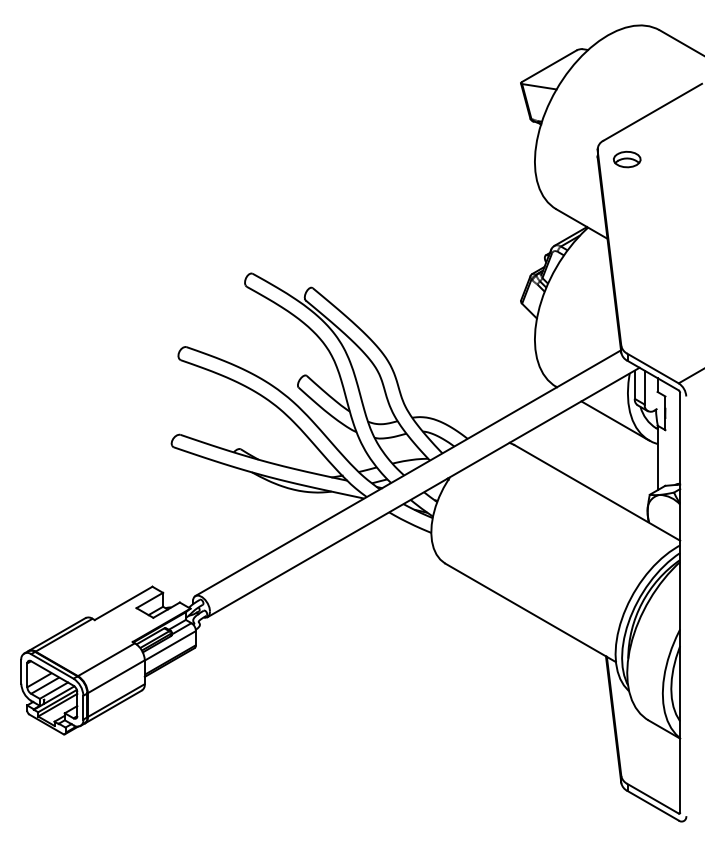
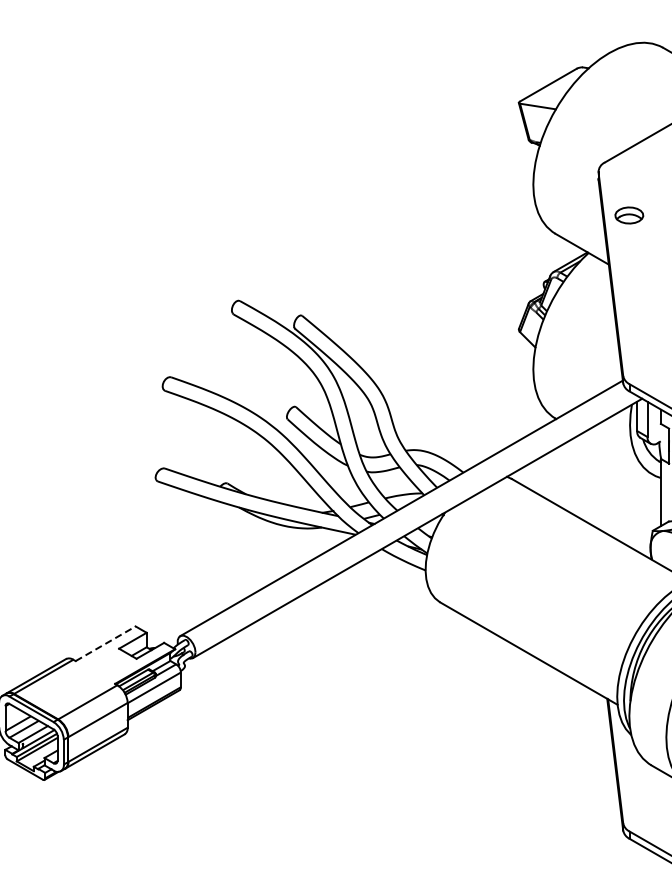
part: (627, 159) -> (629, 215), moved
line: (615, 420) -> (617, 453), removed
line: (124, 603) -> (106, 643), solid -> dashed

